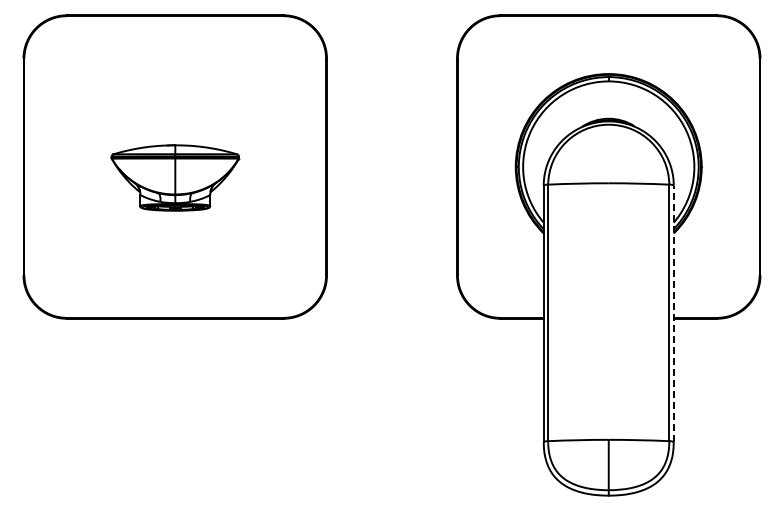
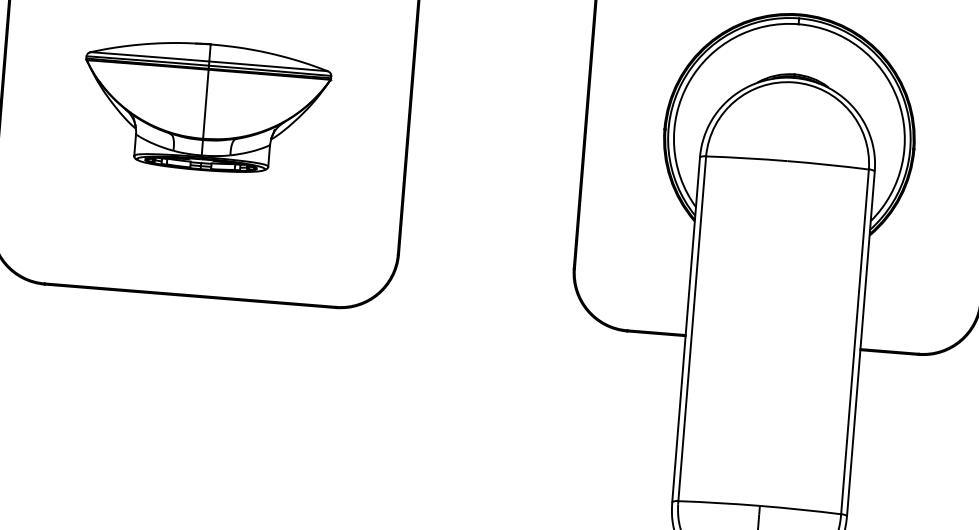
part: (175, 177) -> (206, 106), size x1.43
line: (673, 313) -> (860, 343), dashed -> solid

